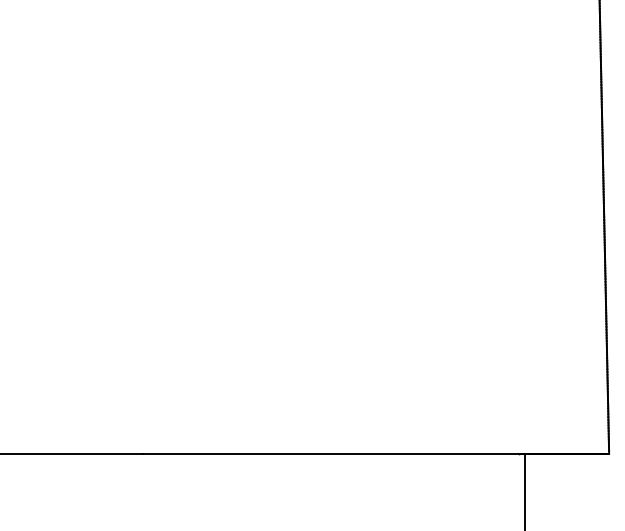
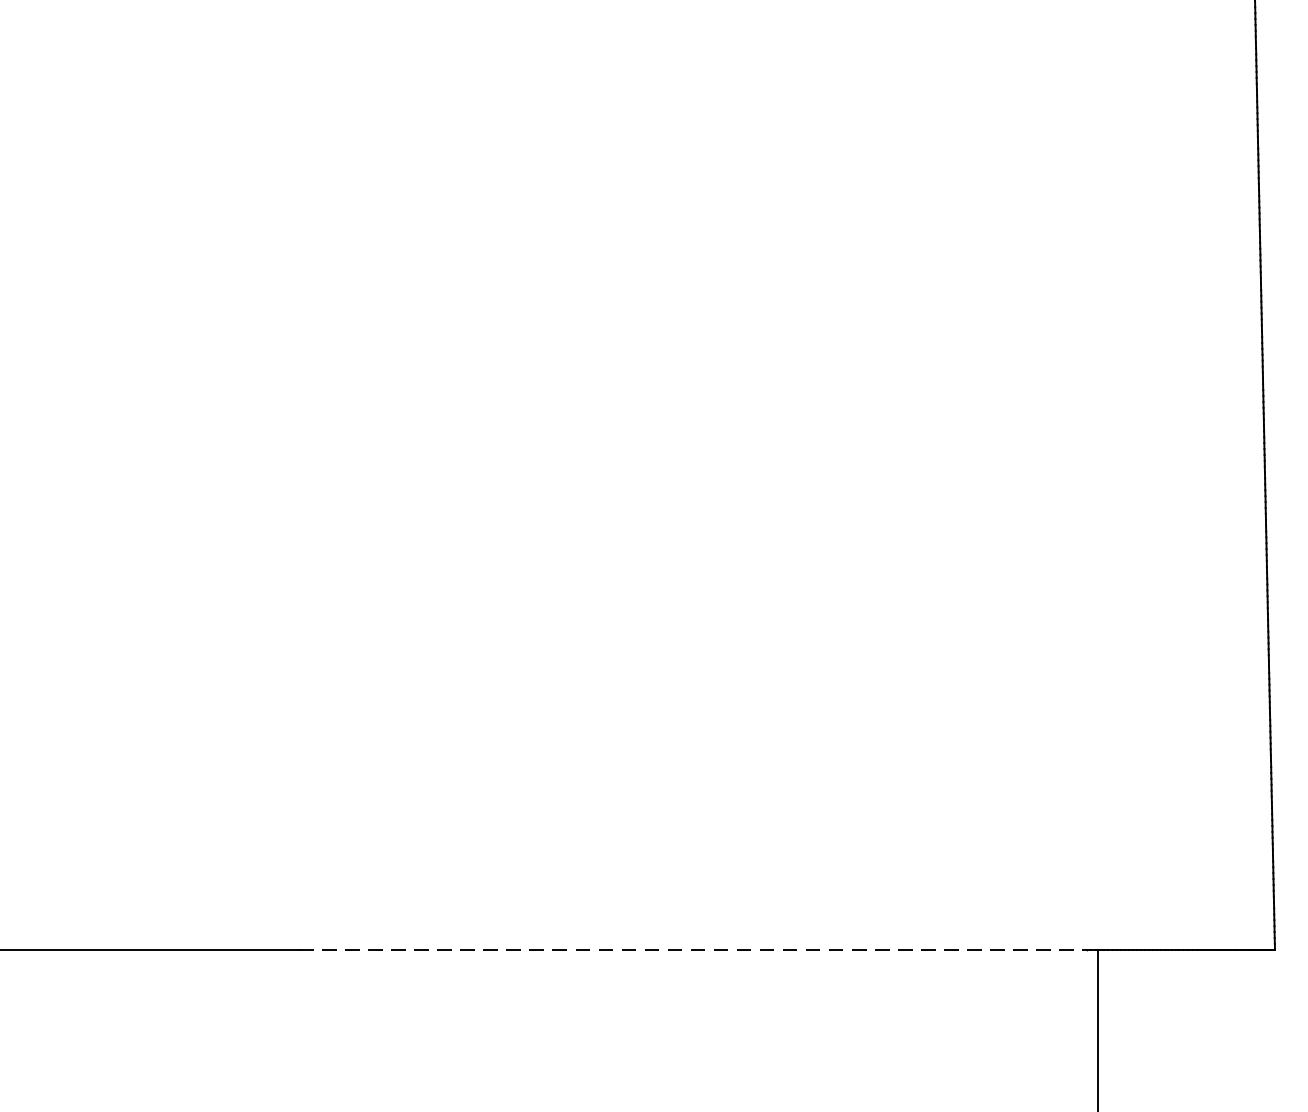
line: (331, 453) -> (693, 949), solid -> dashed

